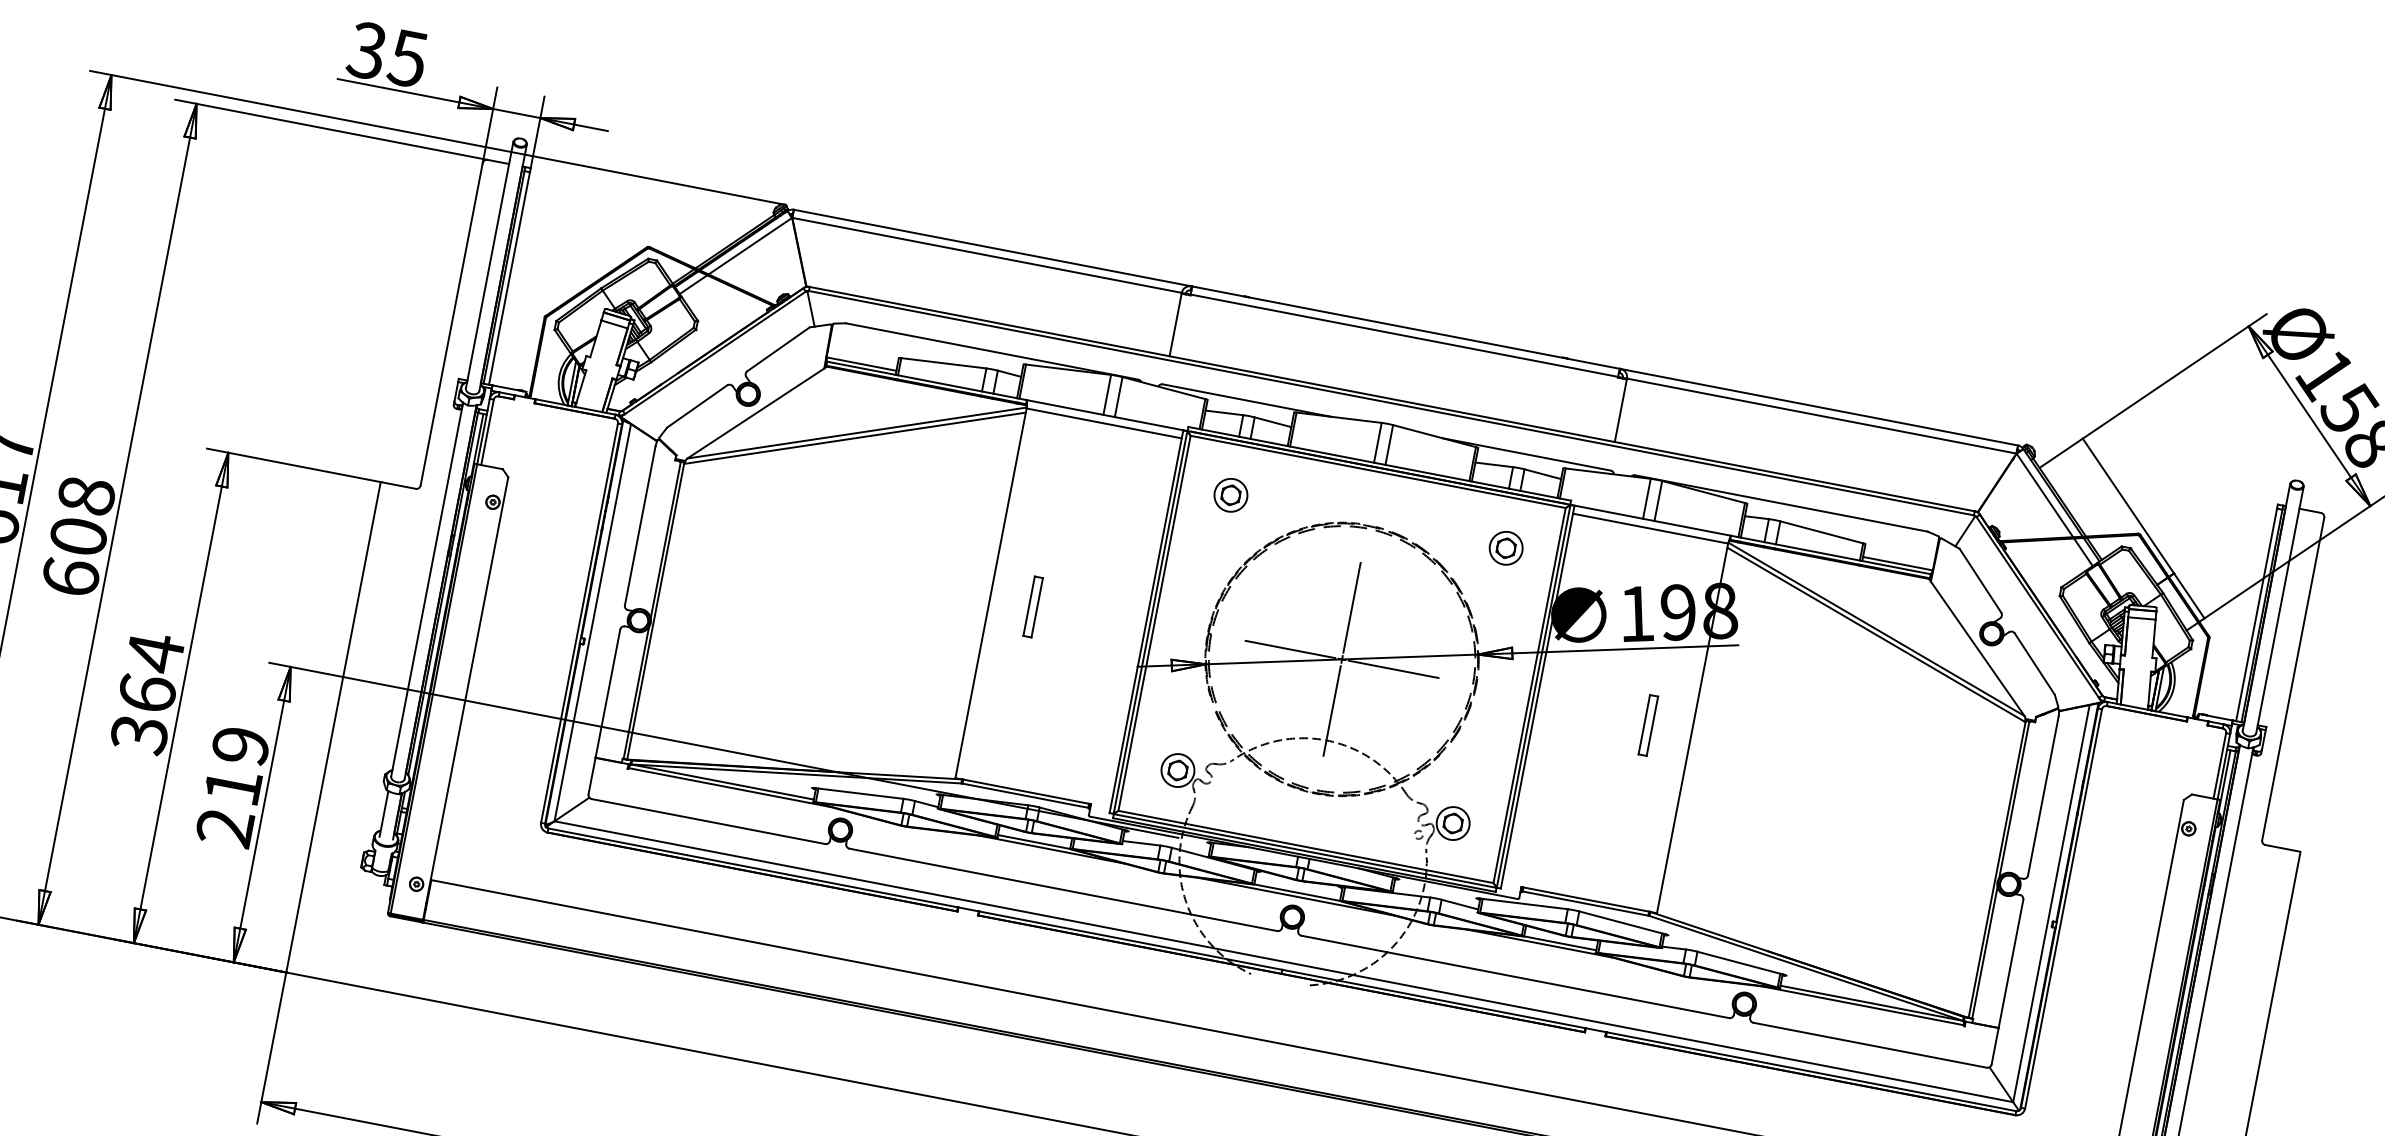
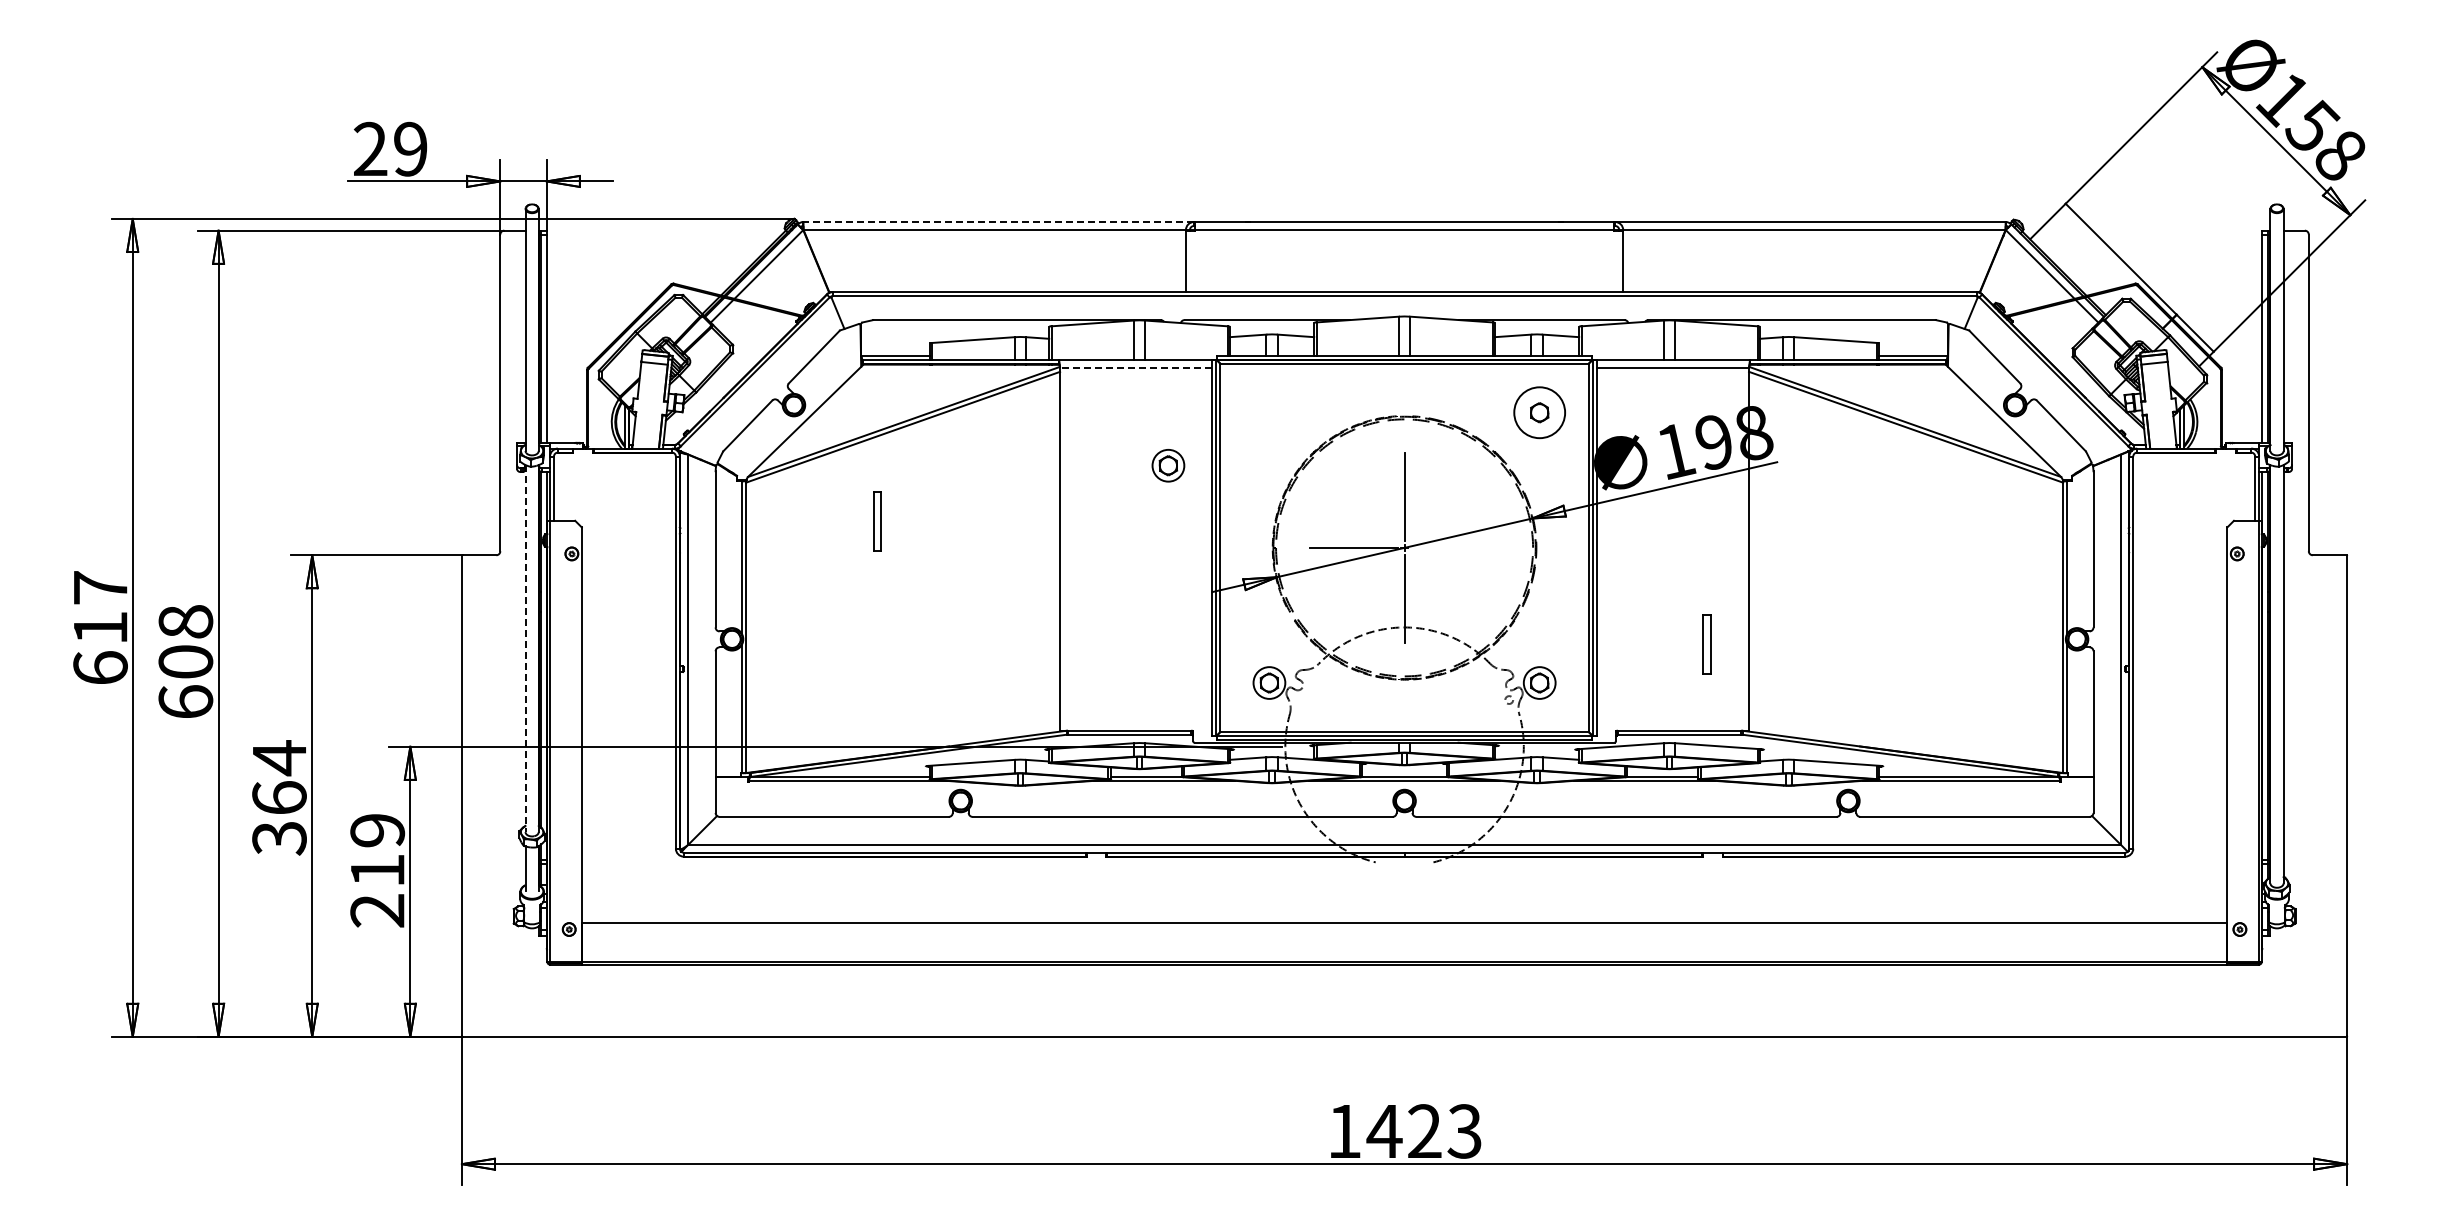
text: (387, 53) -> (390, 148), 35 -> 29
line: (992, 248) -> (998, 222), solid -> dashed
line: (1103, 422) -> (1135, 367), solid -> dashed
part: (1231, 495) -> (1168, 465), moved
circle: (1506, 548) -> (1539, 412), size x1.6
line: (427, 589) -> (525, 648), solid -> dashed
part: (1033, 606) -> (877, 521), moved
line: (1394, 669) -> (1455, 547), removed
part: (1648, 725) -> (1706, 644), moved

